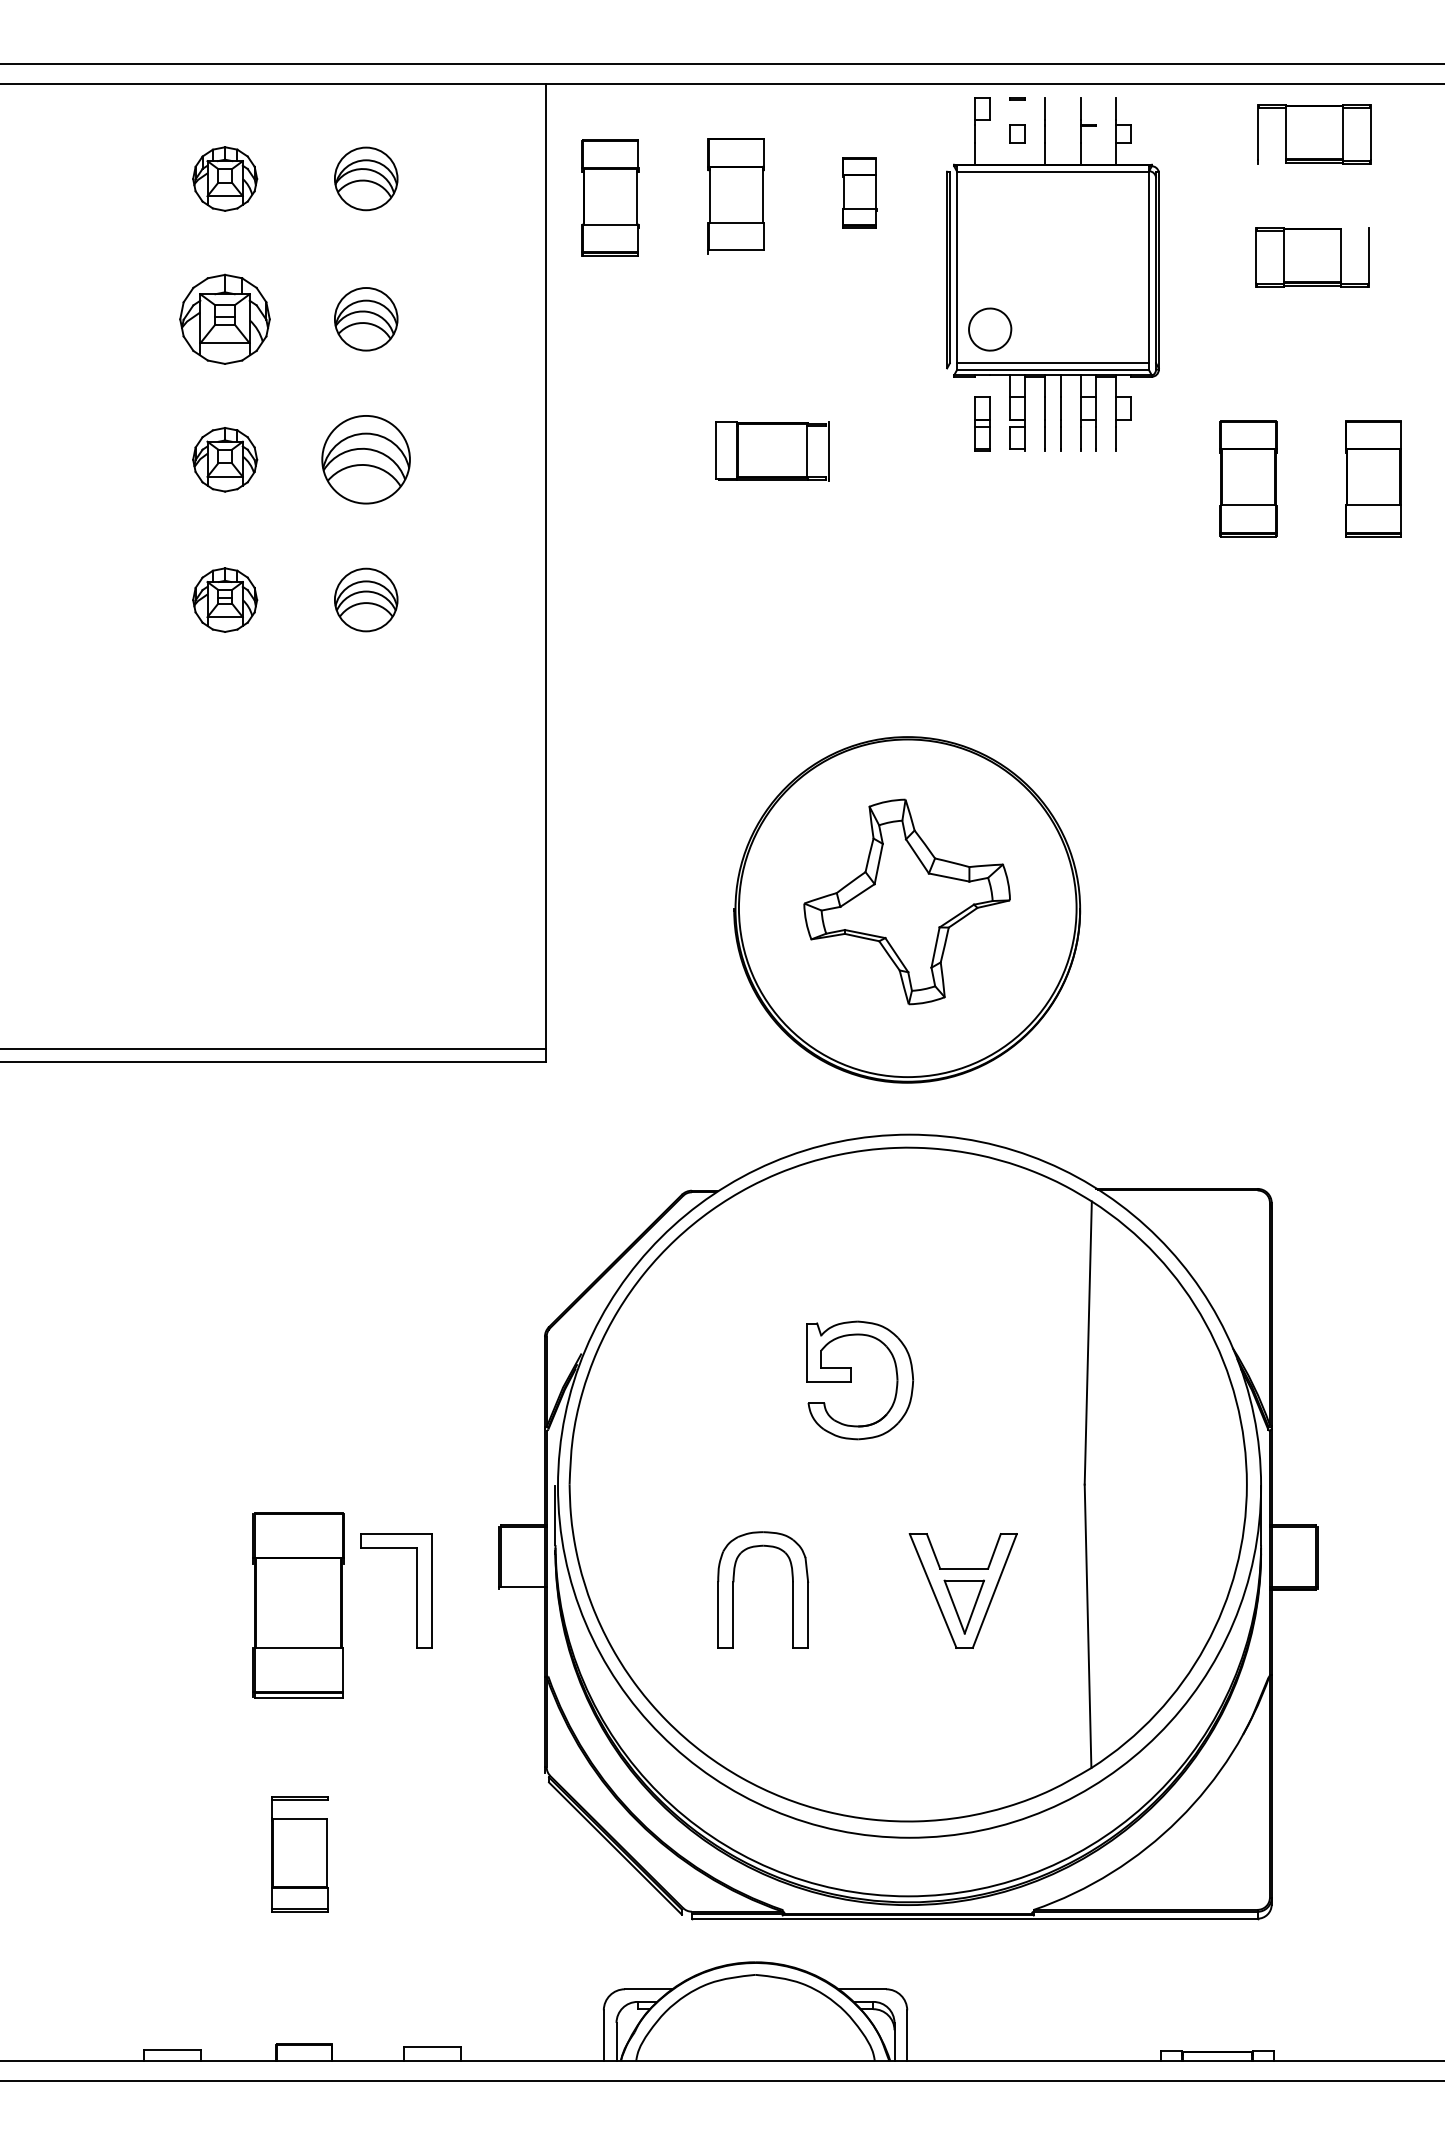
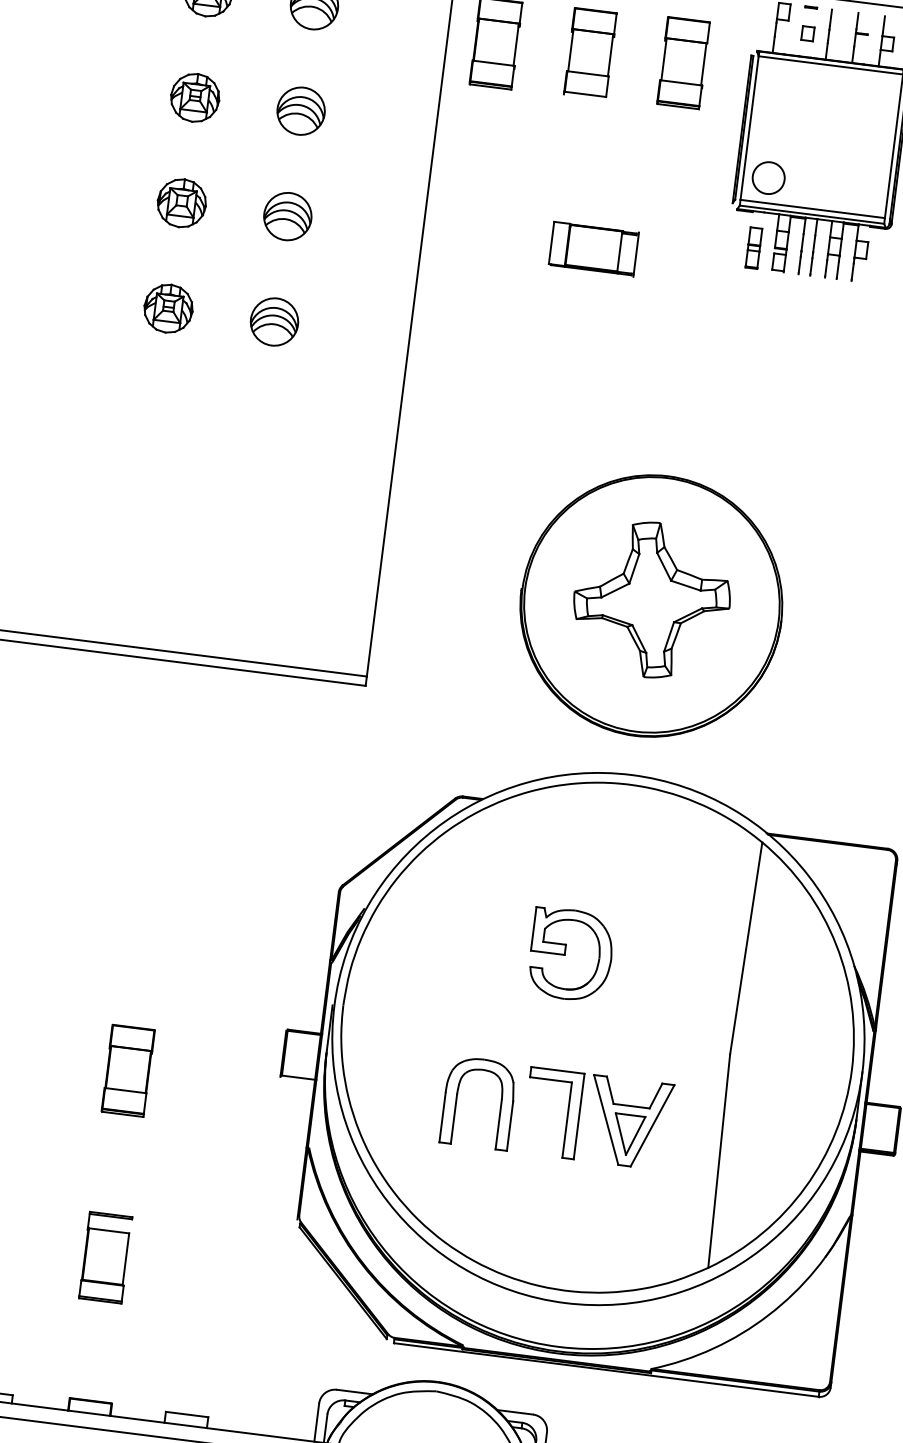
part: (859, 192) -> (683, 62), size x1.67
part: (225, 319) -> (195, 98), size x0.71
part: (366, 459) -> (288, 216), size x0.71
part: (416, 1590) -> (567, 1114), moved
part: (298, 1605) -> (128, 1070), size x0.62

